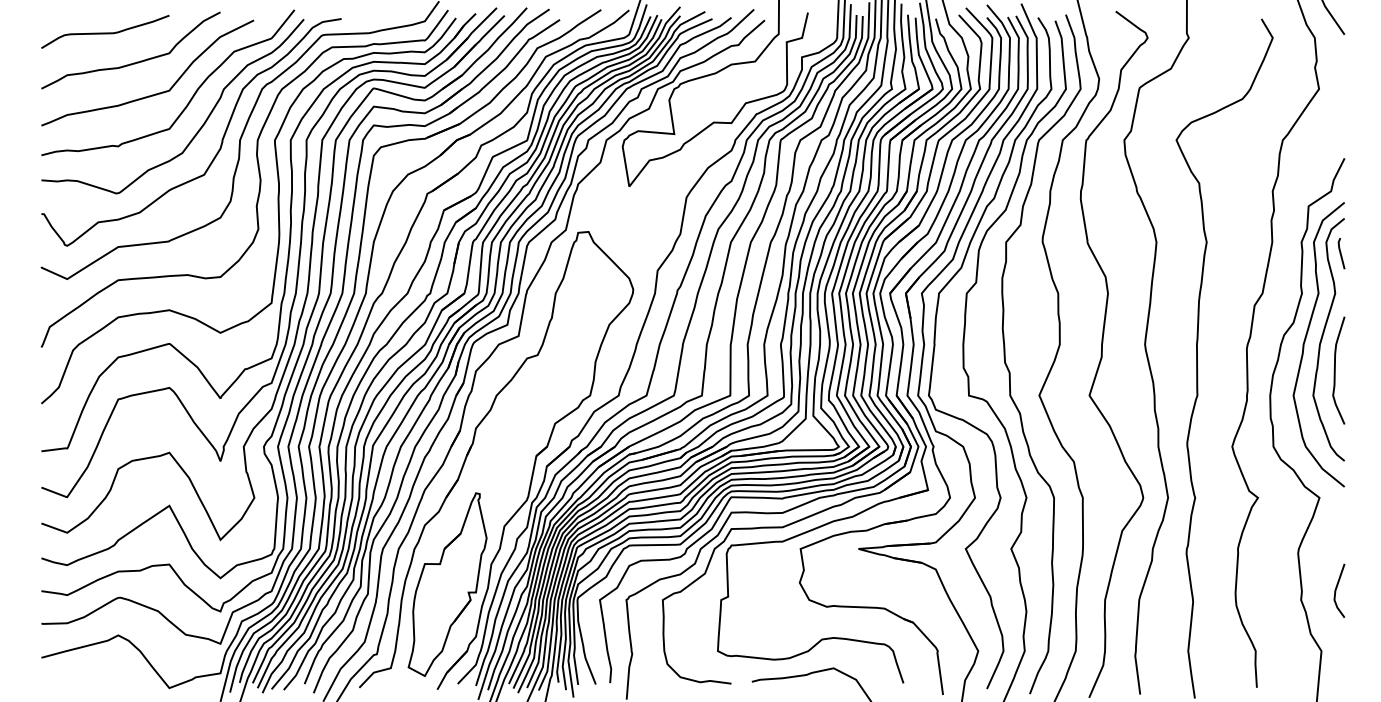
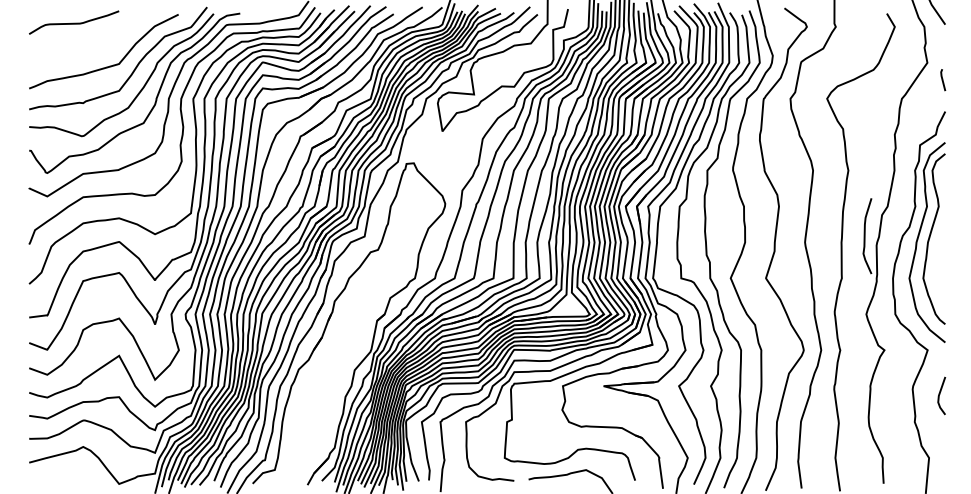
curve: (133, 62) -> (93, 44), removed
line: (1341, 253) -> (943, 80), moved
curve: (1335, 370) -> (865, 236), moved
part: (447, 584) -> (314, 411), removed
line: (1337, 588) -> (940, 394), moved

